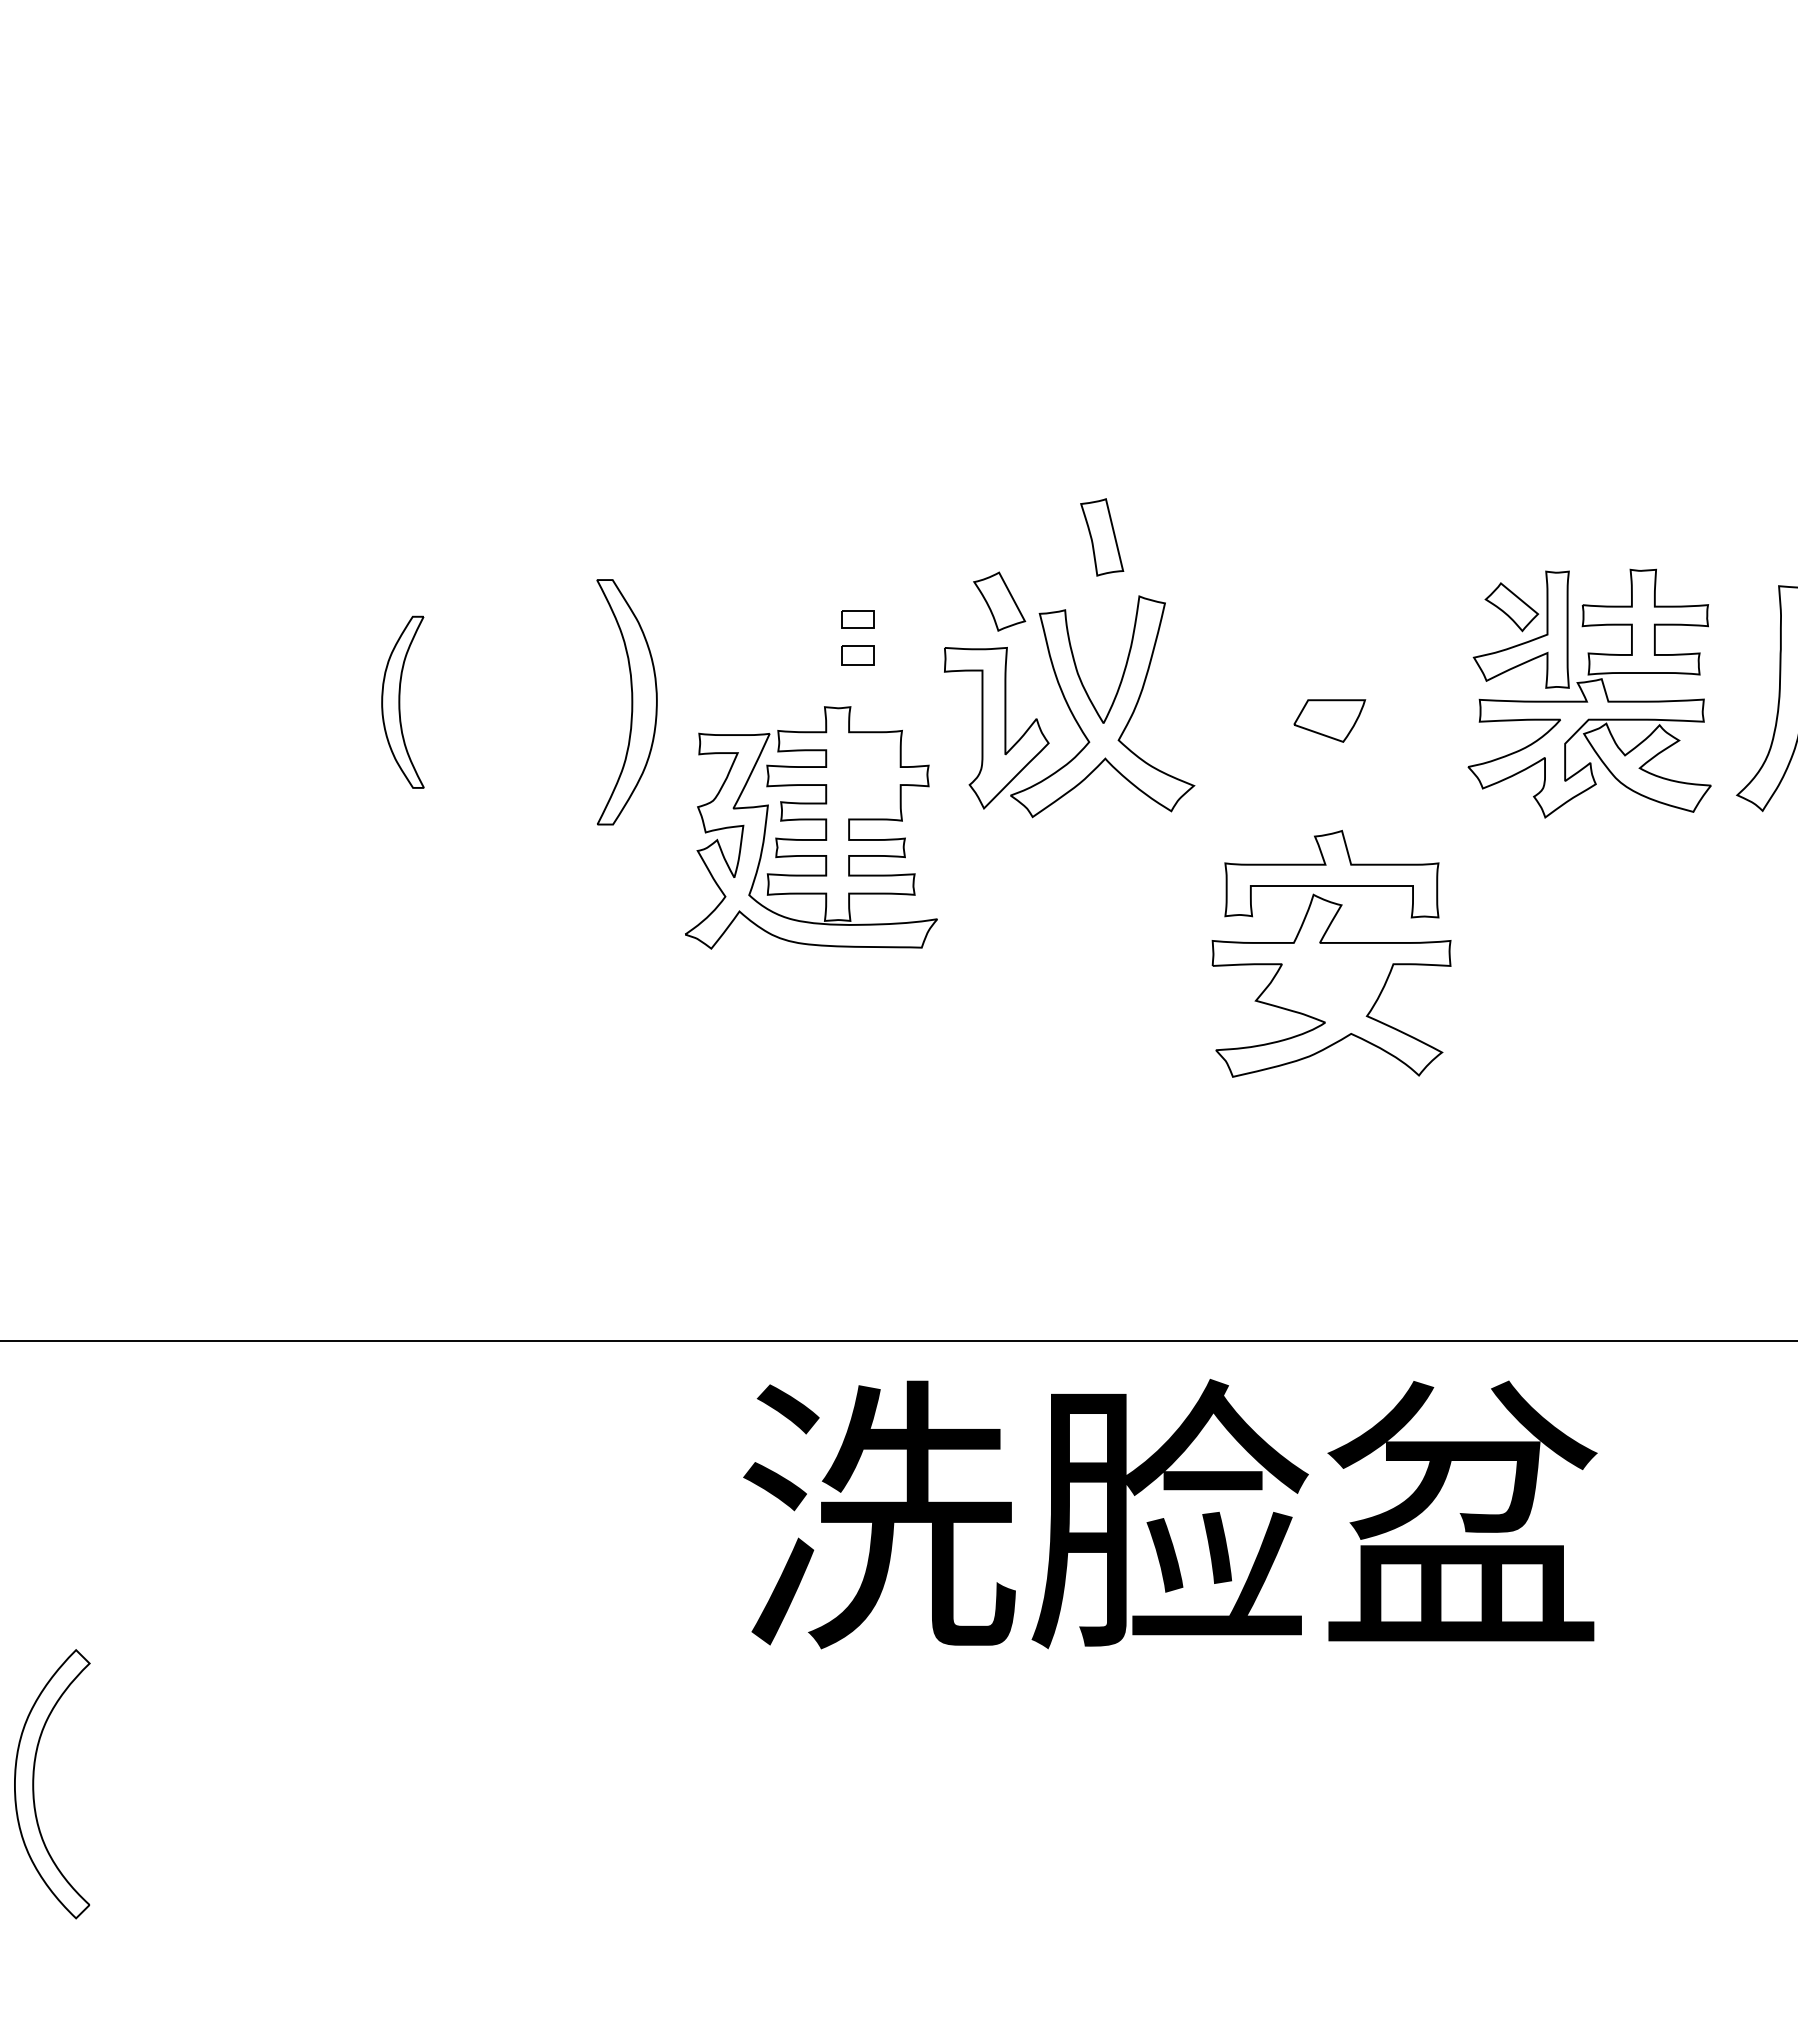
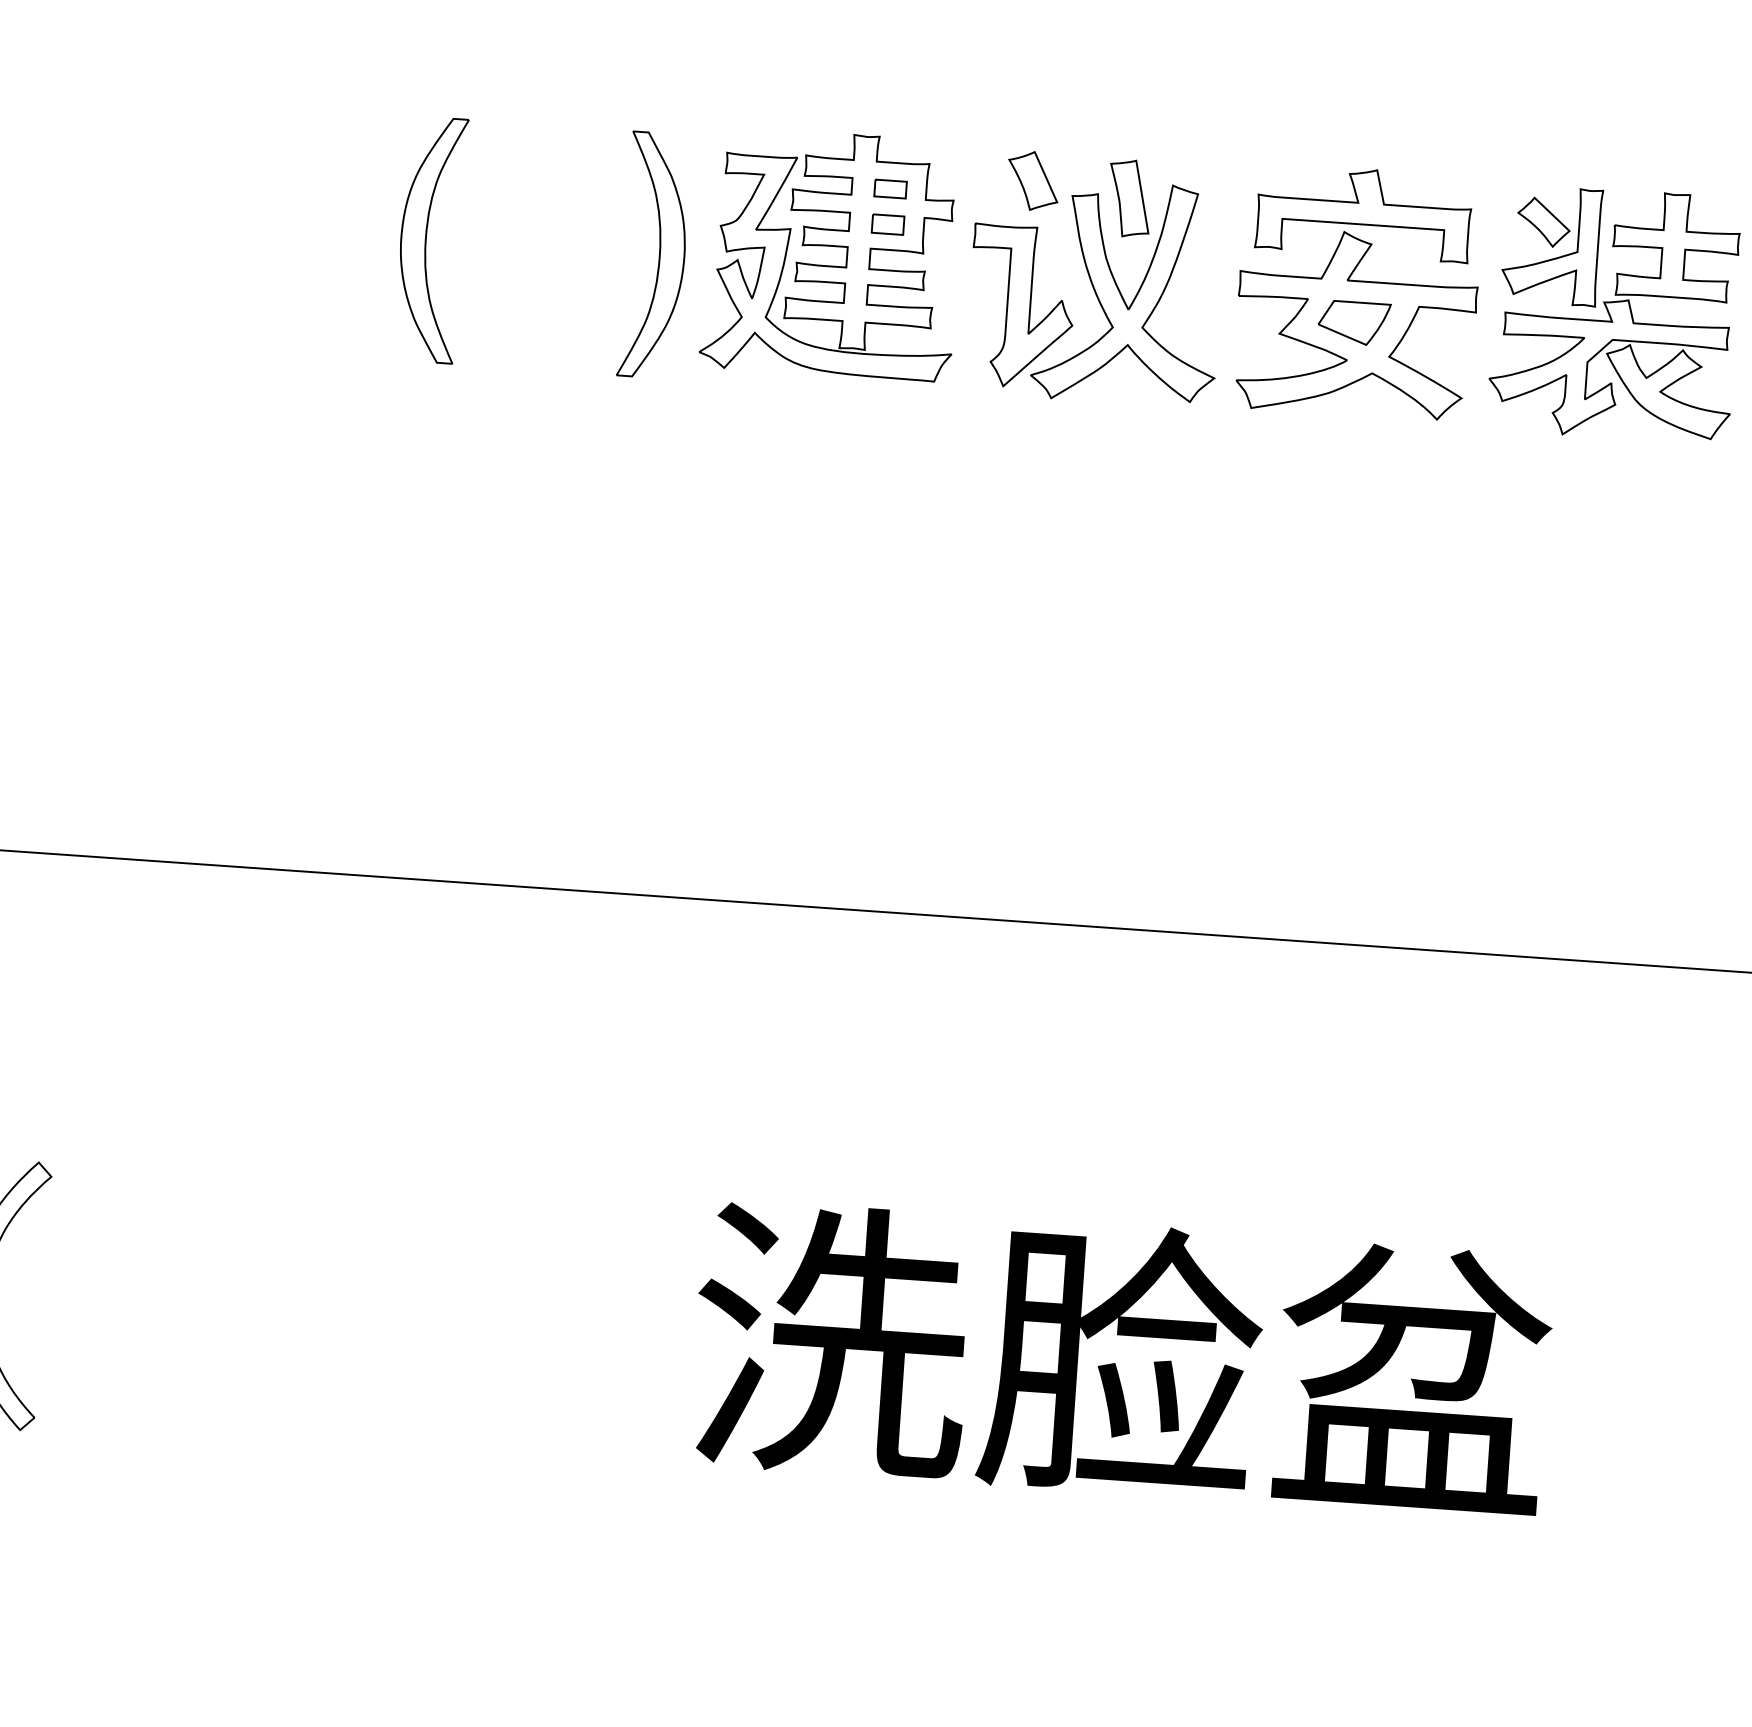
part: (1102, 537) -> (1130, 198), moved
part: (402, 702) -> (430, 239), size x1.43
part: (811, 820) -> (833, 247), moved
part: (1331, 953) -> (1358, 291), moved
text: (1170, 1514) -> (1122, 1359), moved

